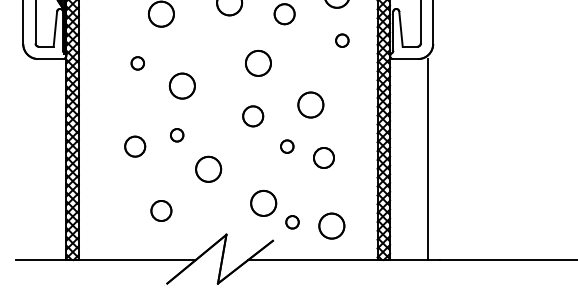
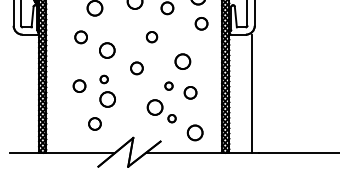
part: (340, 40) -> (200, 23), size x1.6
part: (136, 62) -> (80, 36), size x1.6
part: (257, 62) -> (151, 36), size x0.7
part: (252, 116) -> (136, 68), moved
circle: (208, 169) -> (107, 99), moved
part: (274, 210) -> (161, 111), moved

